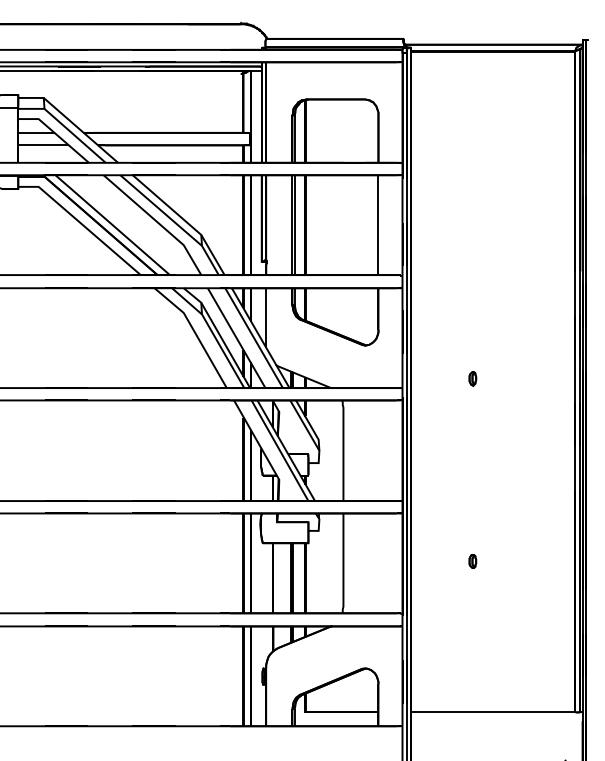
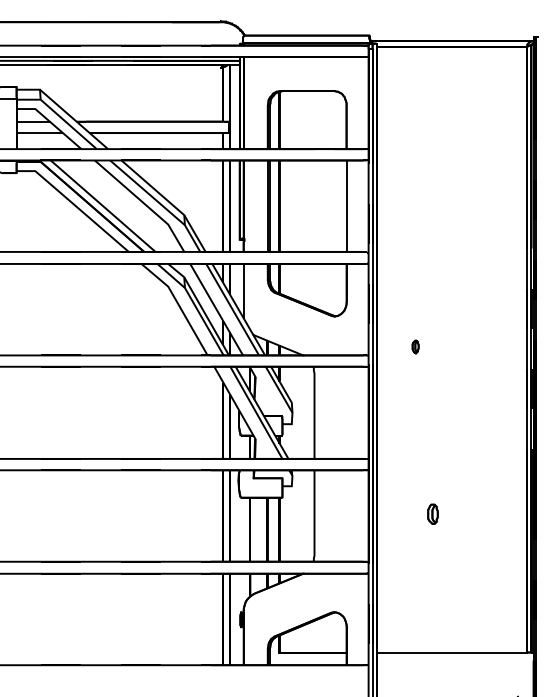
part: (472, 378) -> (415, 346), moved
part: (472, 561) -> (432, 514), size x1.6

